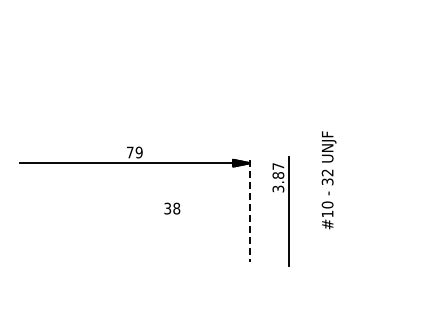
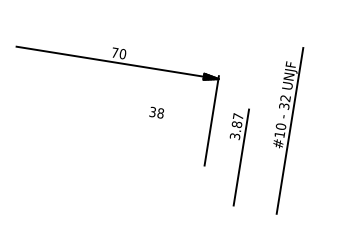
text: (138, 152) -> (122, 53), 79 -> 70
line: (338, 207) -> (290, 130), added
text: (172, 208) -> (157, 112), moved
line: (249, 210) -> (211, 120), dashed -> solid
part: (288, 211) -> (240, 157), moved

